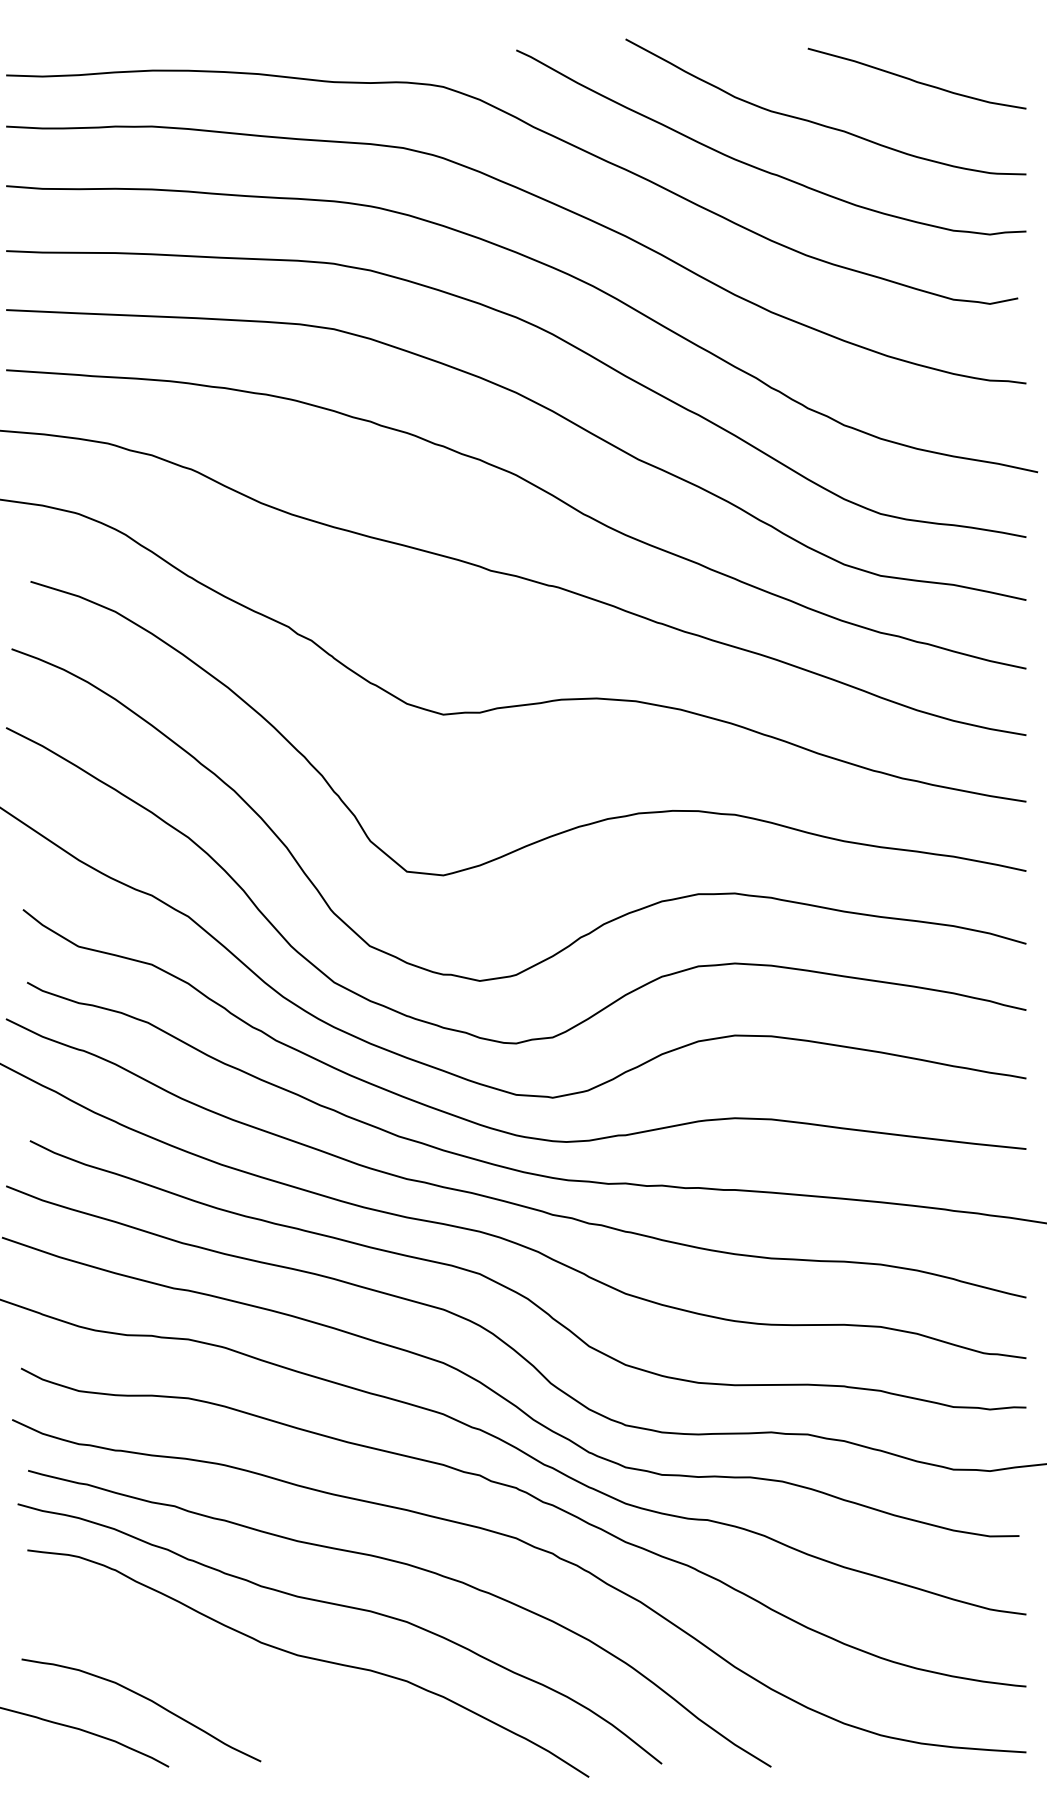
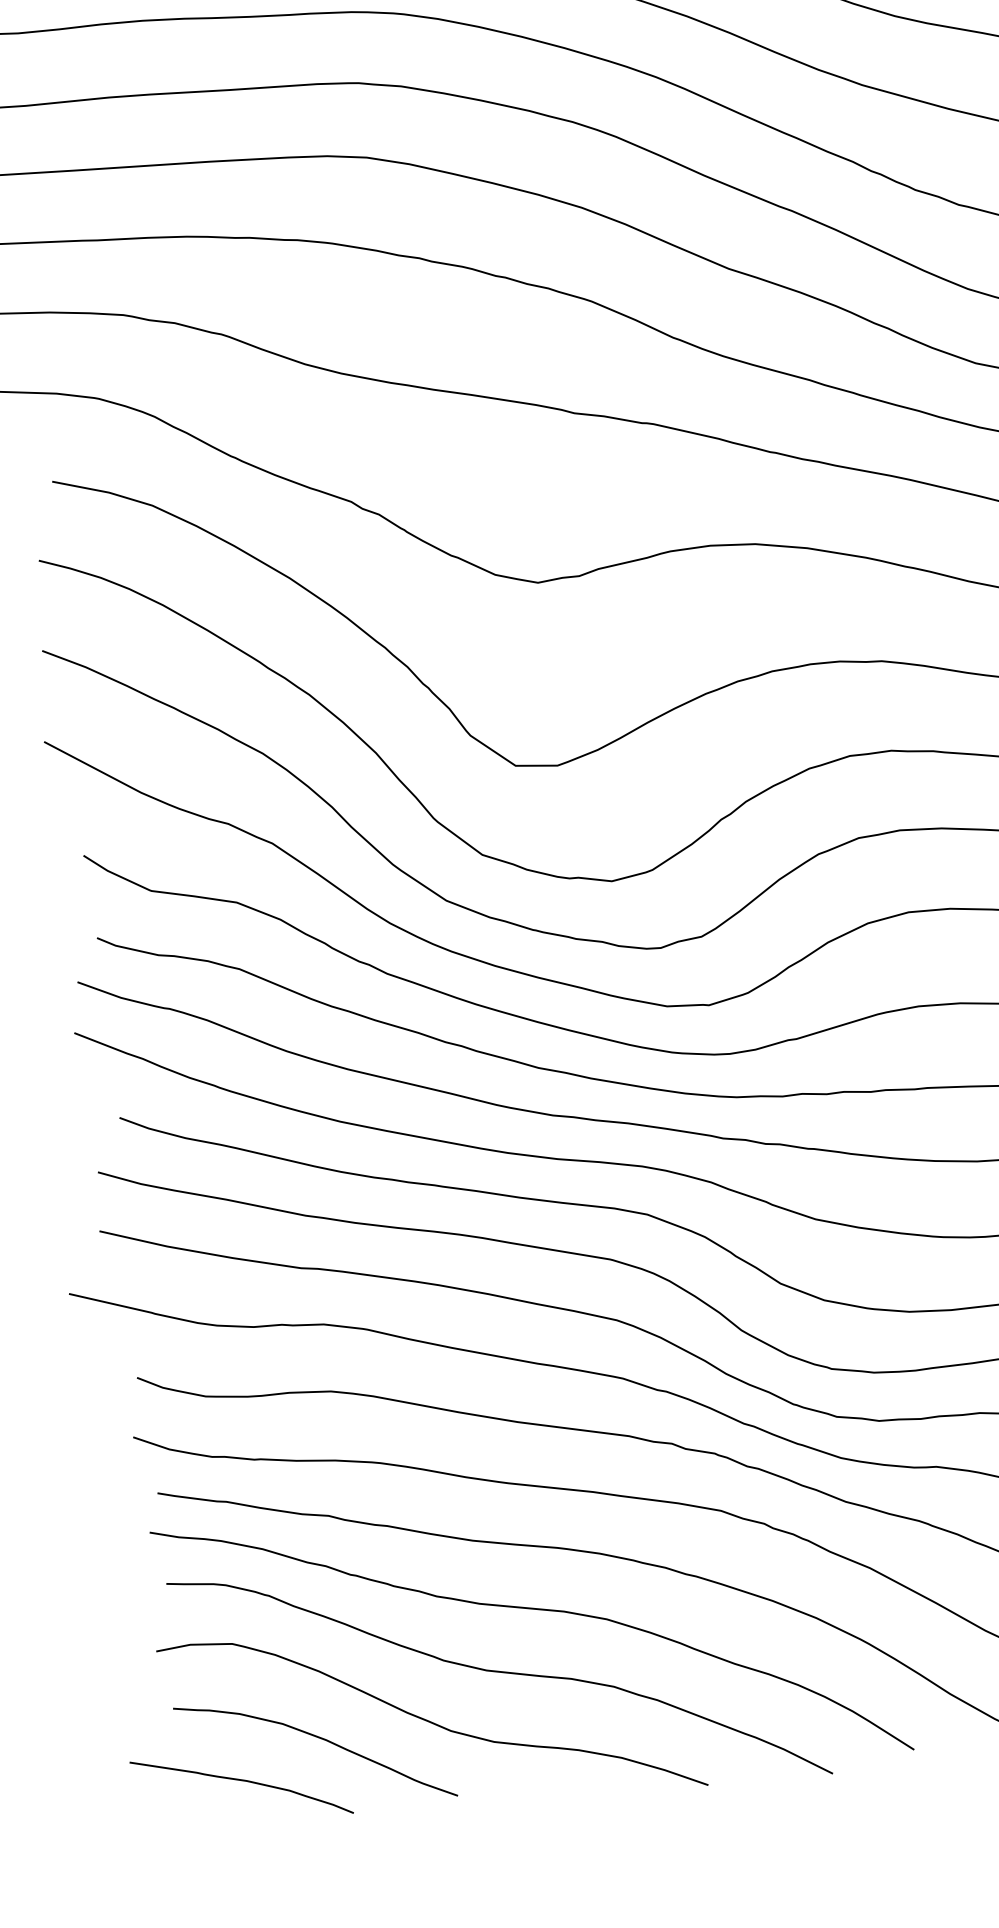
curve: (243, 1693) -> (429, 1720), added

